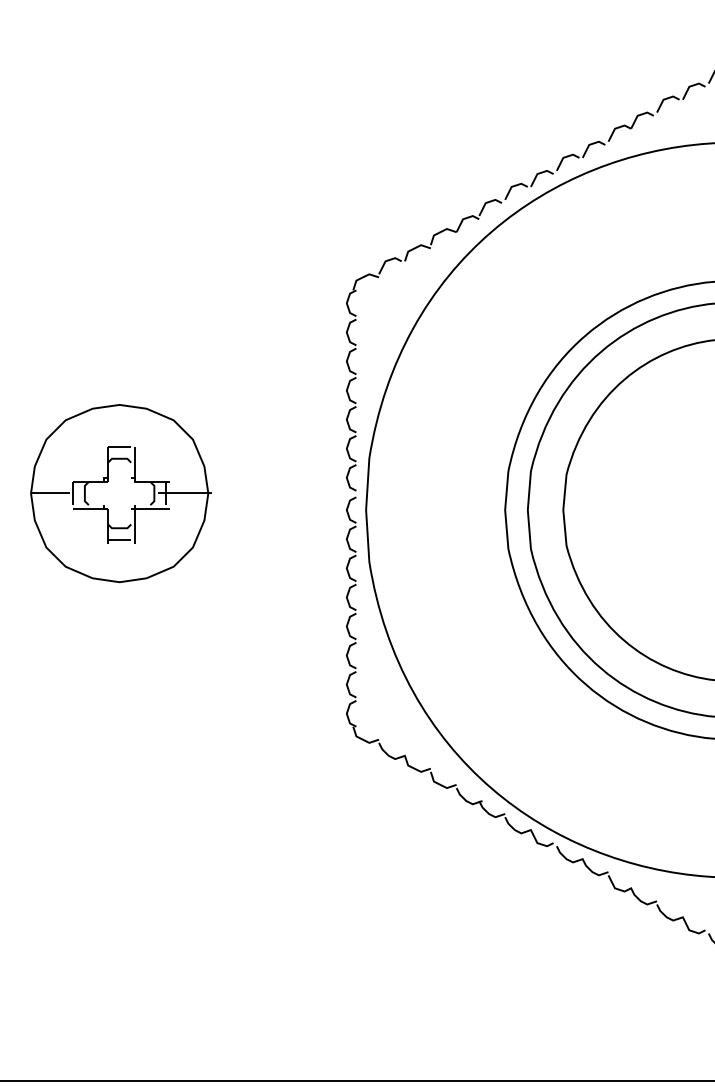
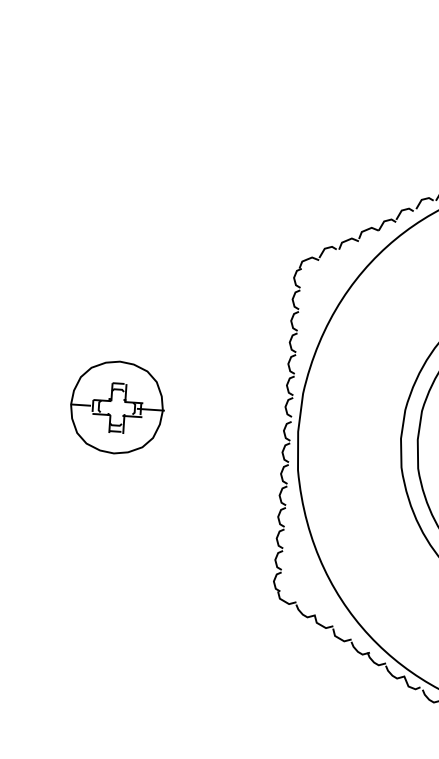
part: (120, 493) -> (117, 407), size x0.7

